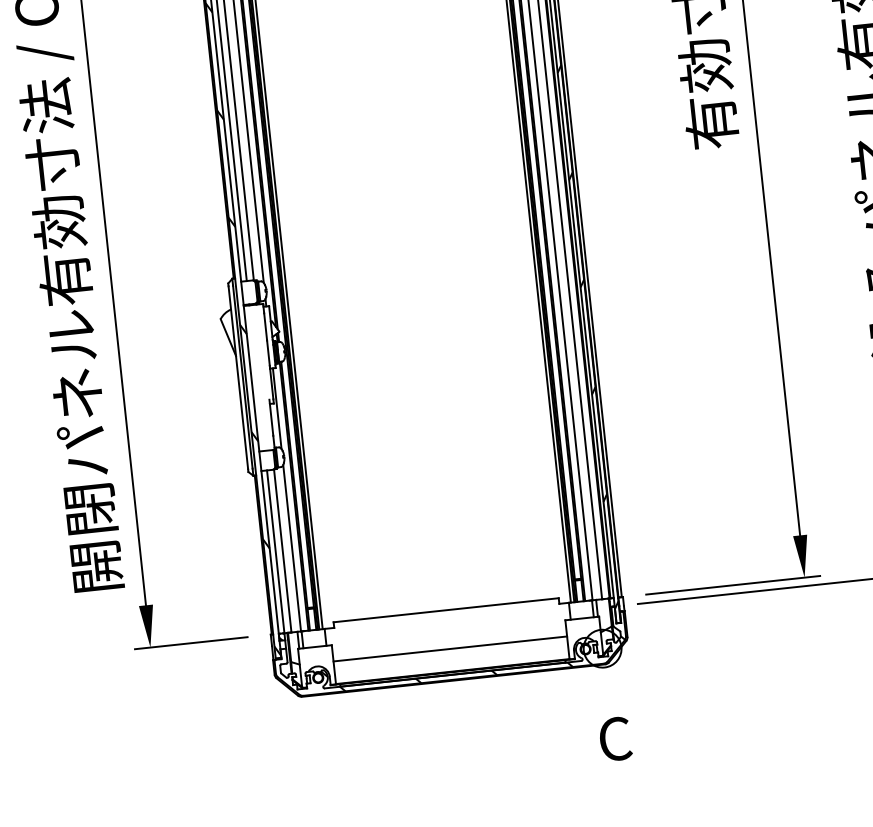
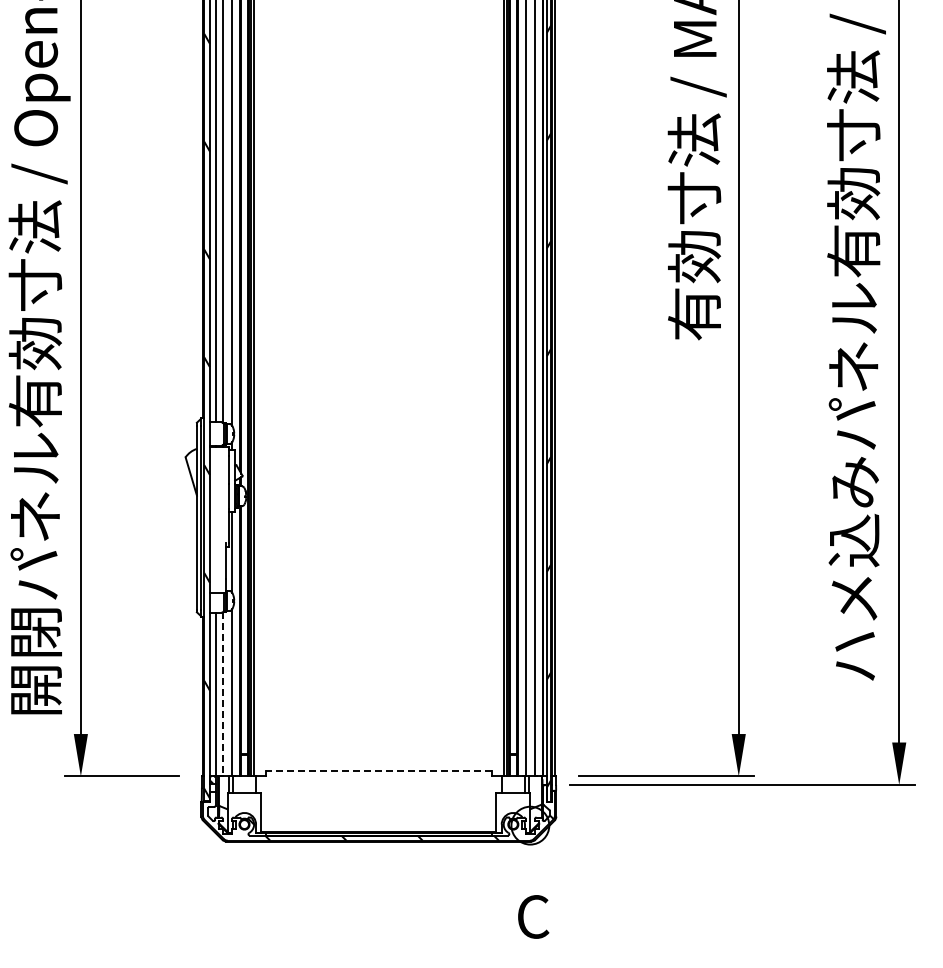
line: (282, 550) -> (222, 694), solid -> dashed
line: (445, 609) -> (378, 770), solid -> dashed
line: (449, 648) -> (378, 809), removed

